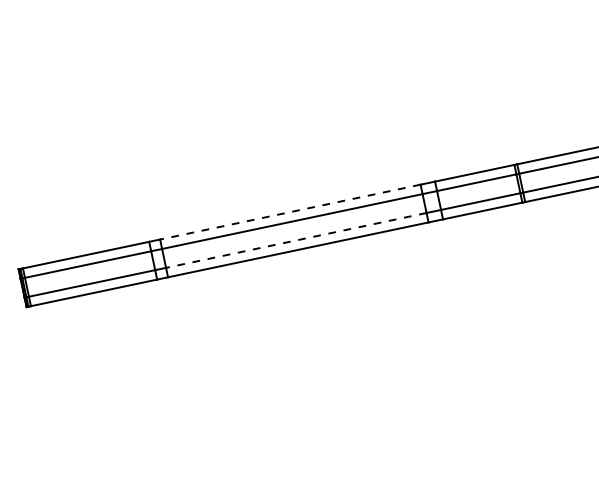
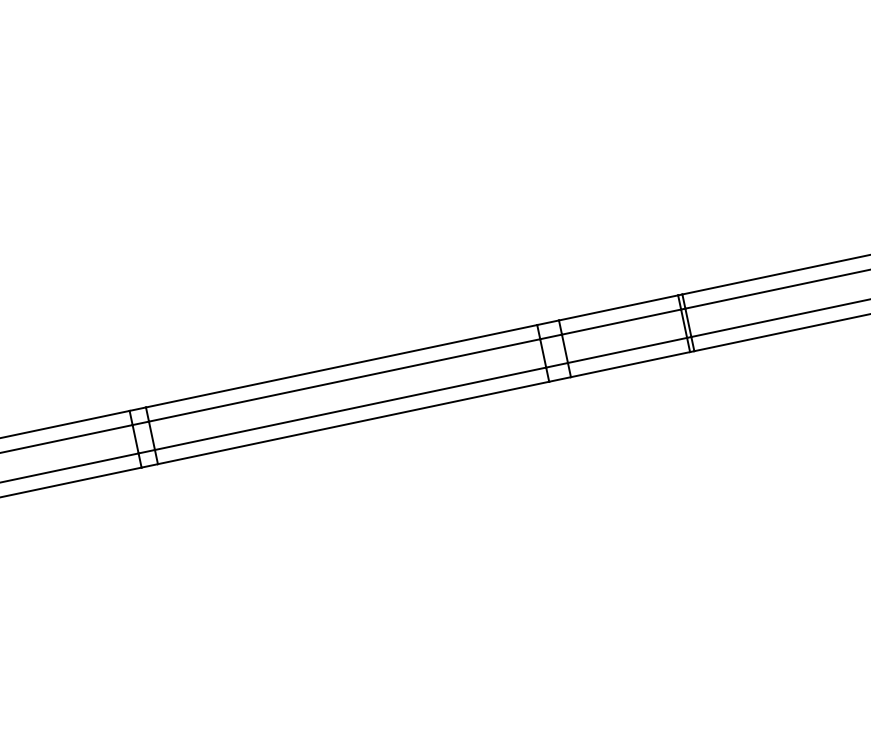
line: (289, 212) -> (340, 366), dashed -> solid
line: (295, 240) -> (349, 408), dashed -> solid

